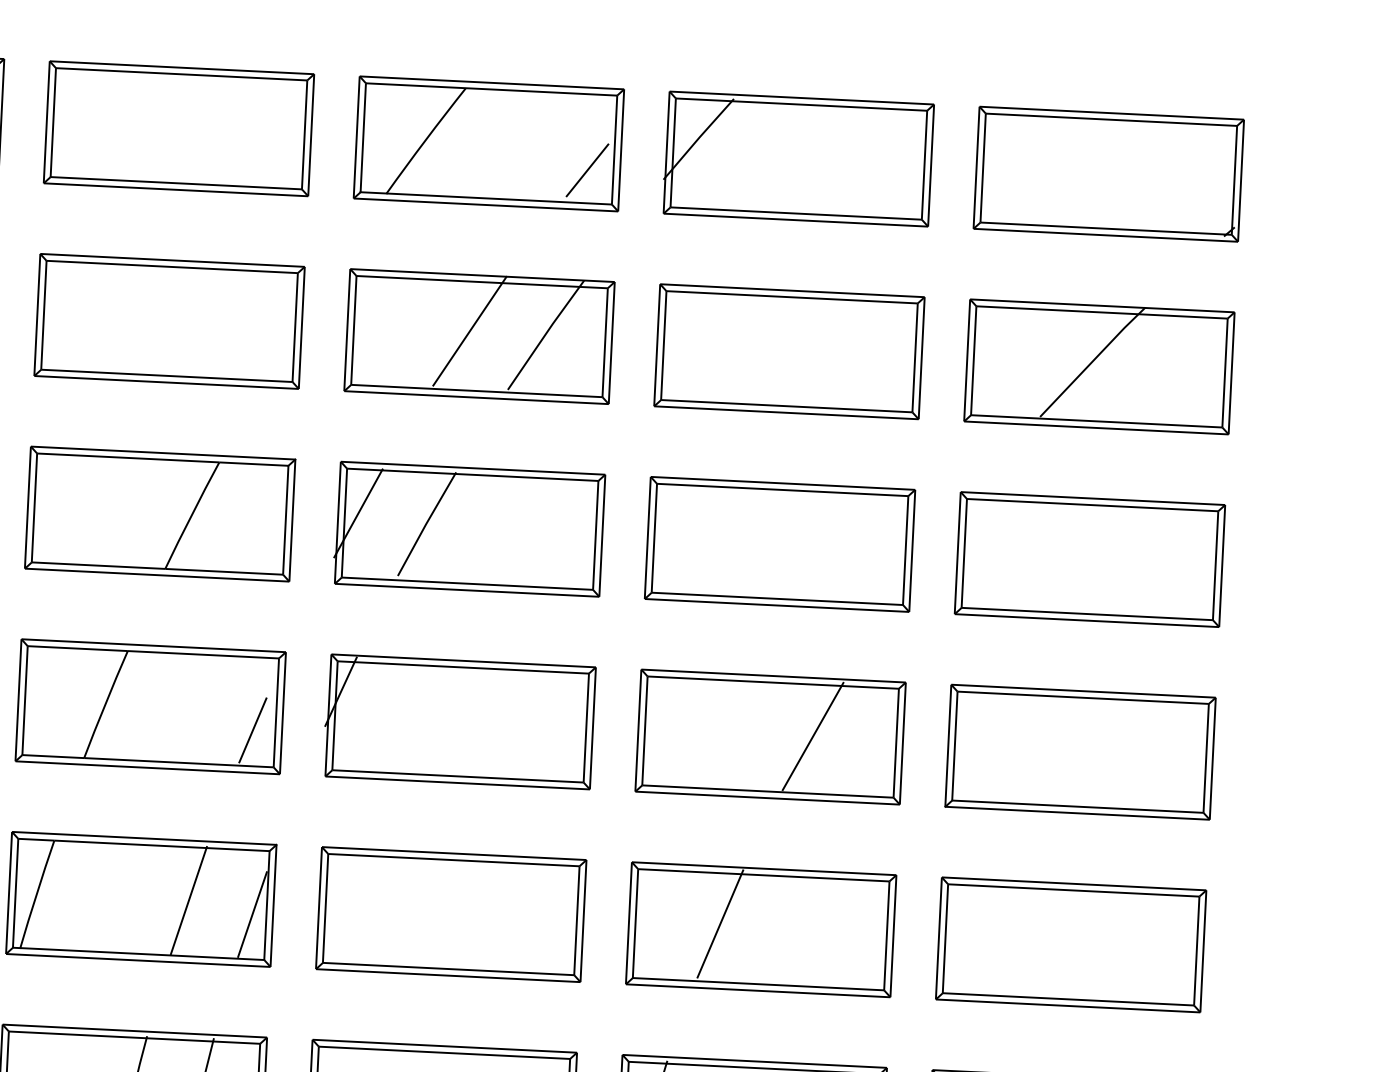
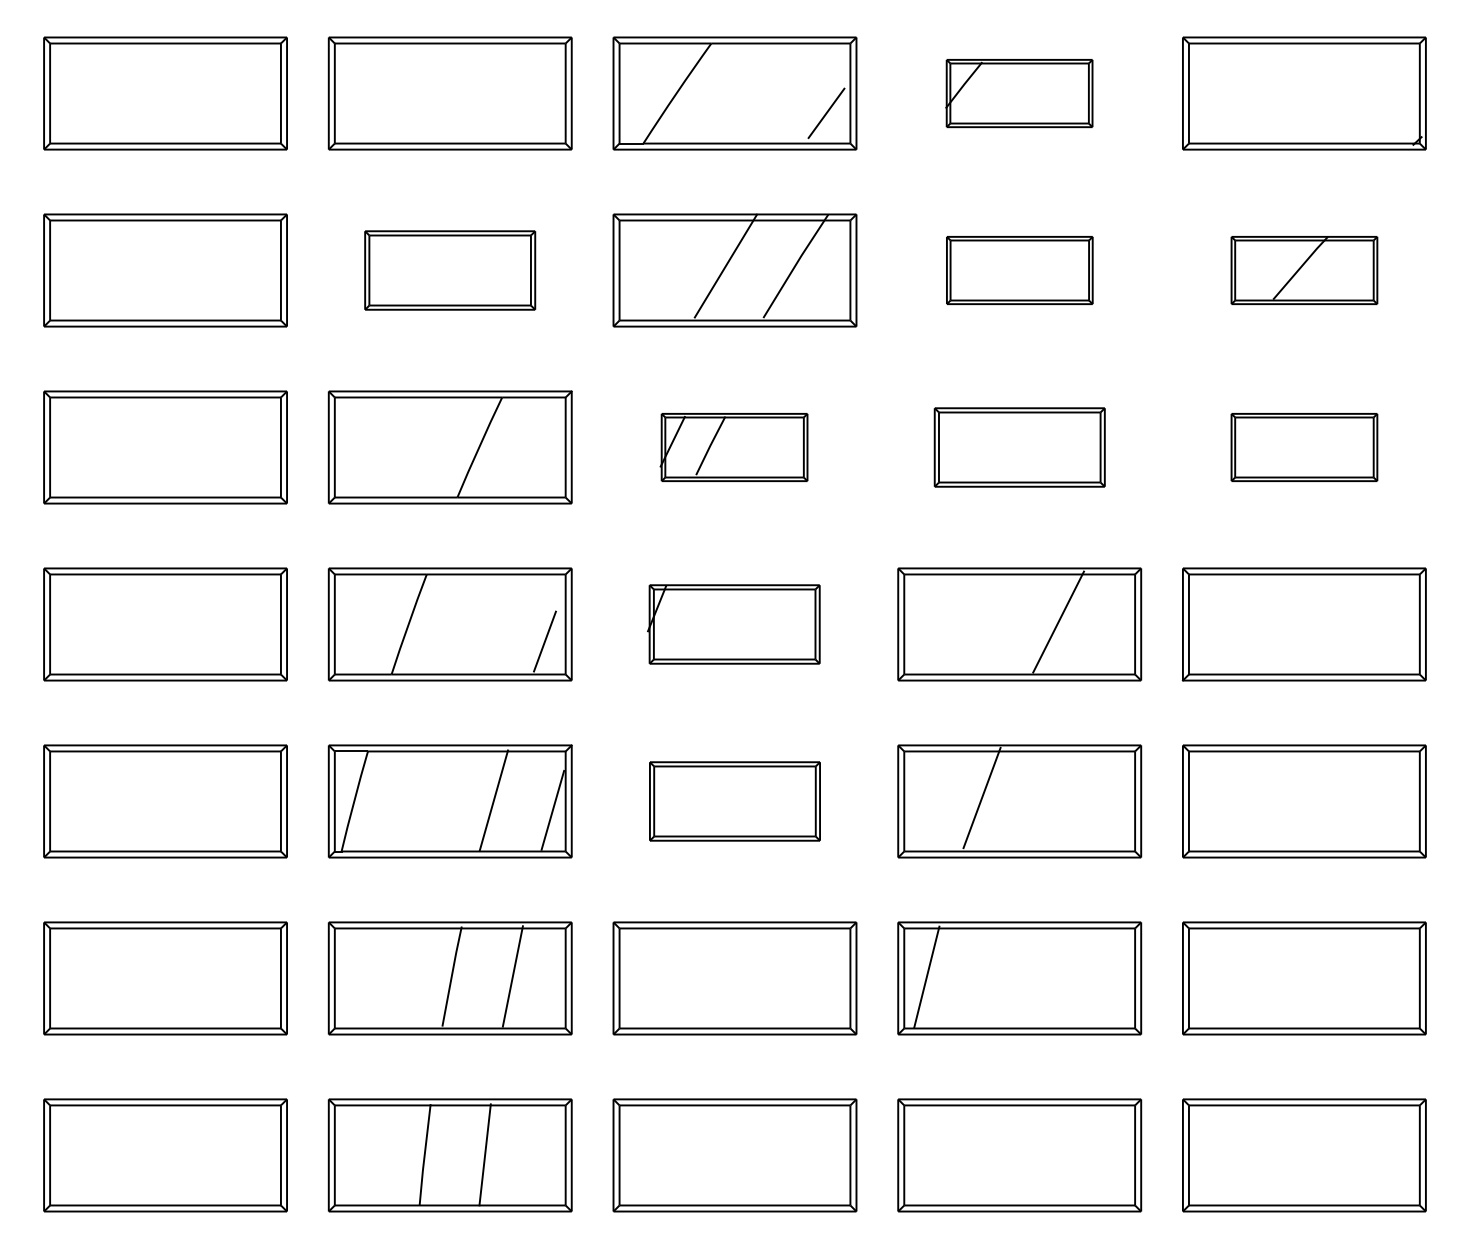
part: (798, 159) -> (1019, 93), size x0.6
part: (168, 321) -> (449, 270), size x0.7
part: (789, 351) -> (1019, 270), size x0.6
part: (1099, 366) -> (1304, 270), size x0.6
part: (468, 529) -> (733, 447), size x0.6
part: (779, 544) -> (1019, 447), size x0.7
part: (1090, 559) -> (1304, 447), size x0.6
part: (459, 721) -> (733, 624), size x0.7
part: (450, 914) -> (734, 801), size x0.7

